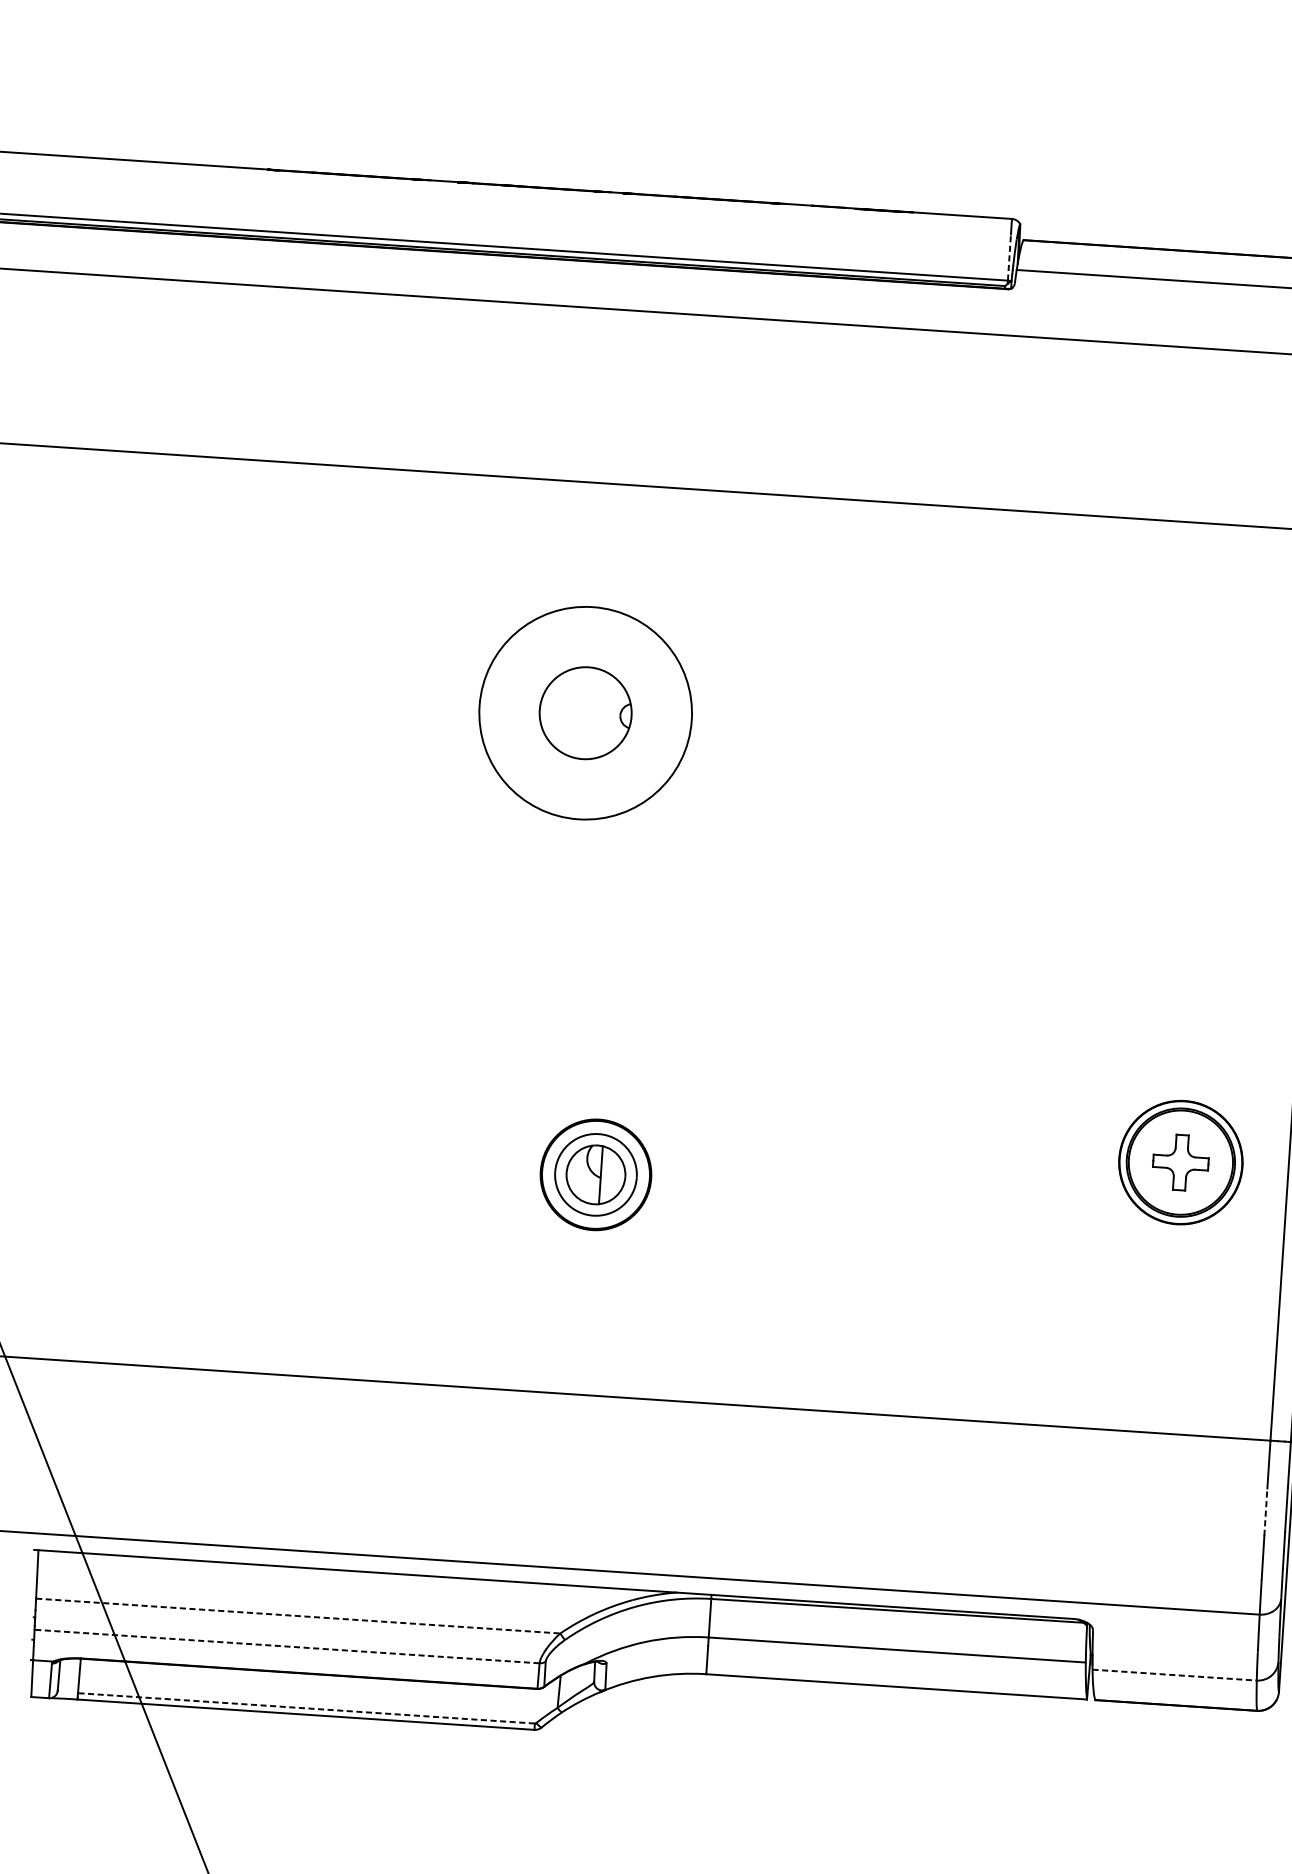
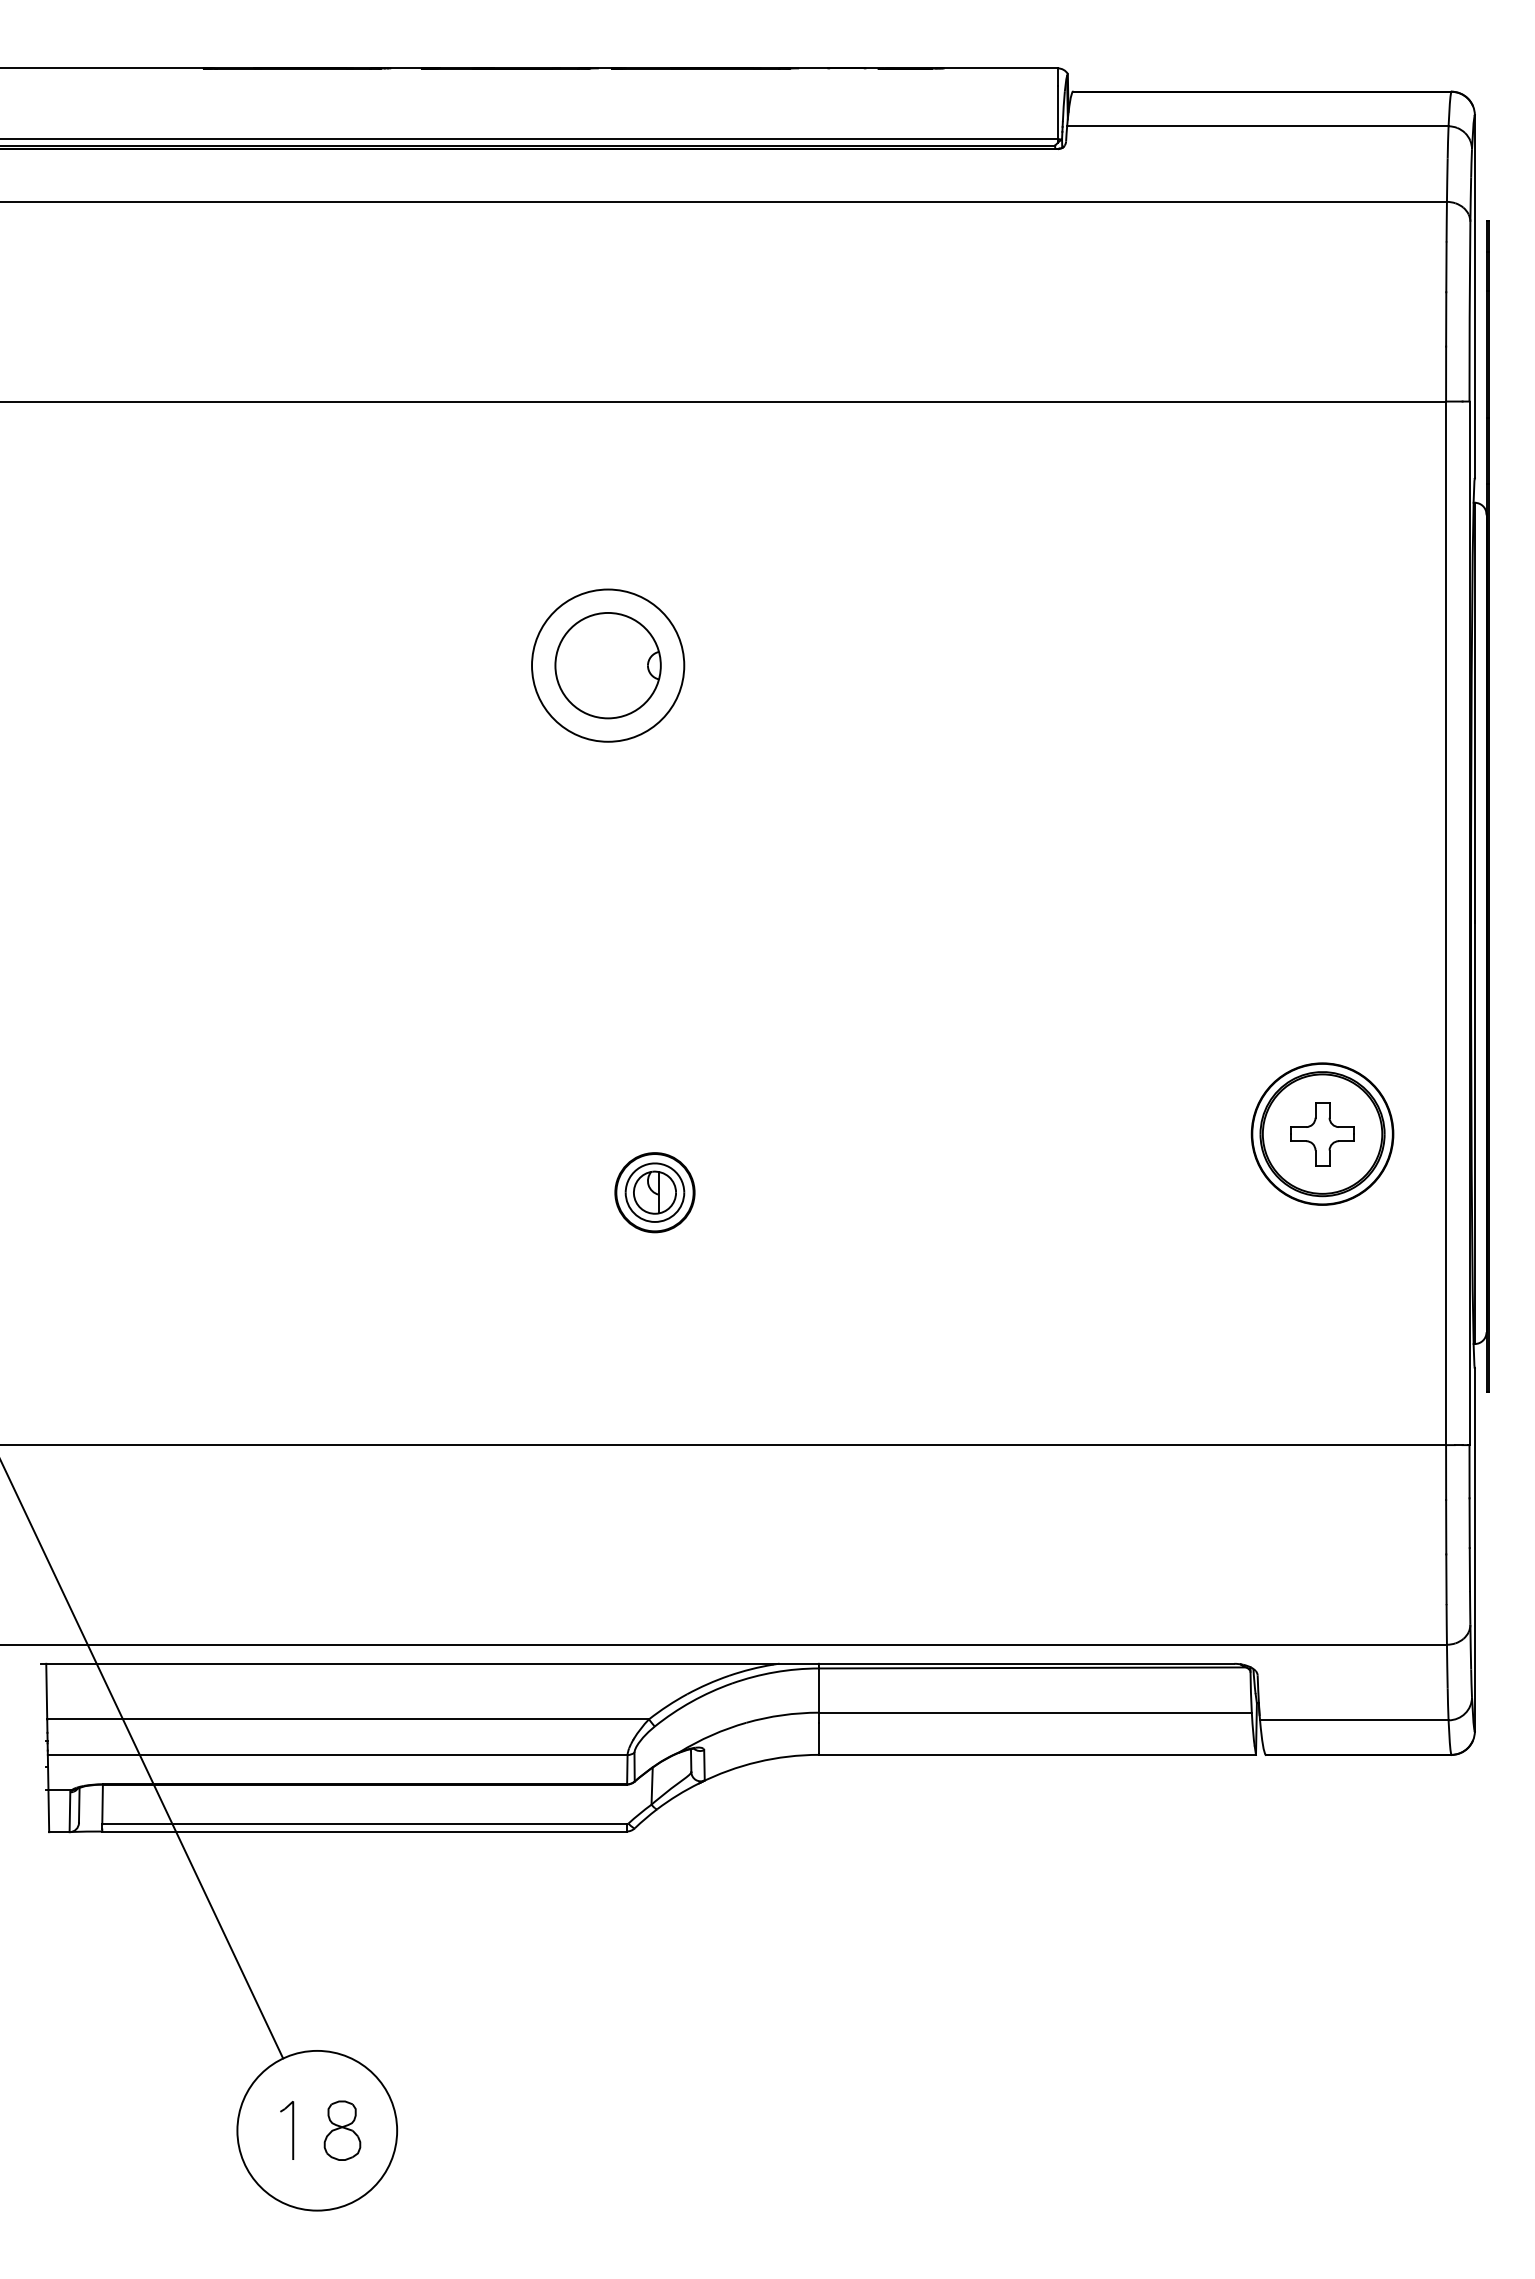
line: (1009, 257) -> (1057, 112), dashed -> solid
circle: (586, 713) -> (608, 665), size x0.62
part: (595, 1174) -> (654, 1192), size x0.62
line: (1266, 1511) -> (1446, 1526), dashed -> solid
line: (298, 1616) -> (348, 1719), dashed -> solid
line: (286, 1646) -> (337, 1755), dashed -> solid
line: (1174, 1675) -> (1354, 1720), dashed -> solid
line: (306, 1708) -> (364, 1824), dashed -> solid

